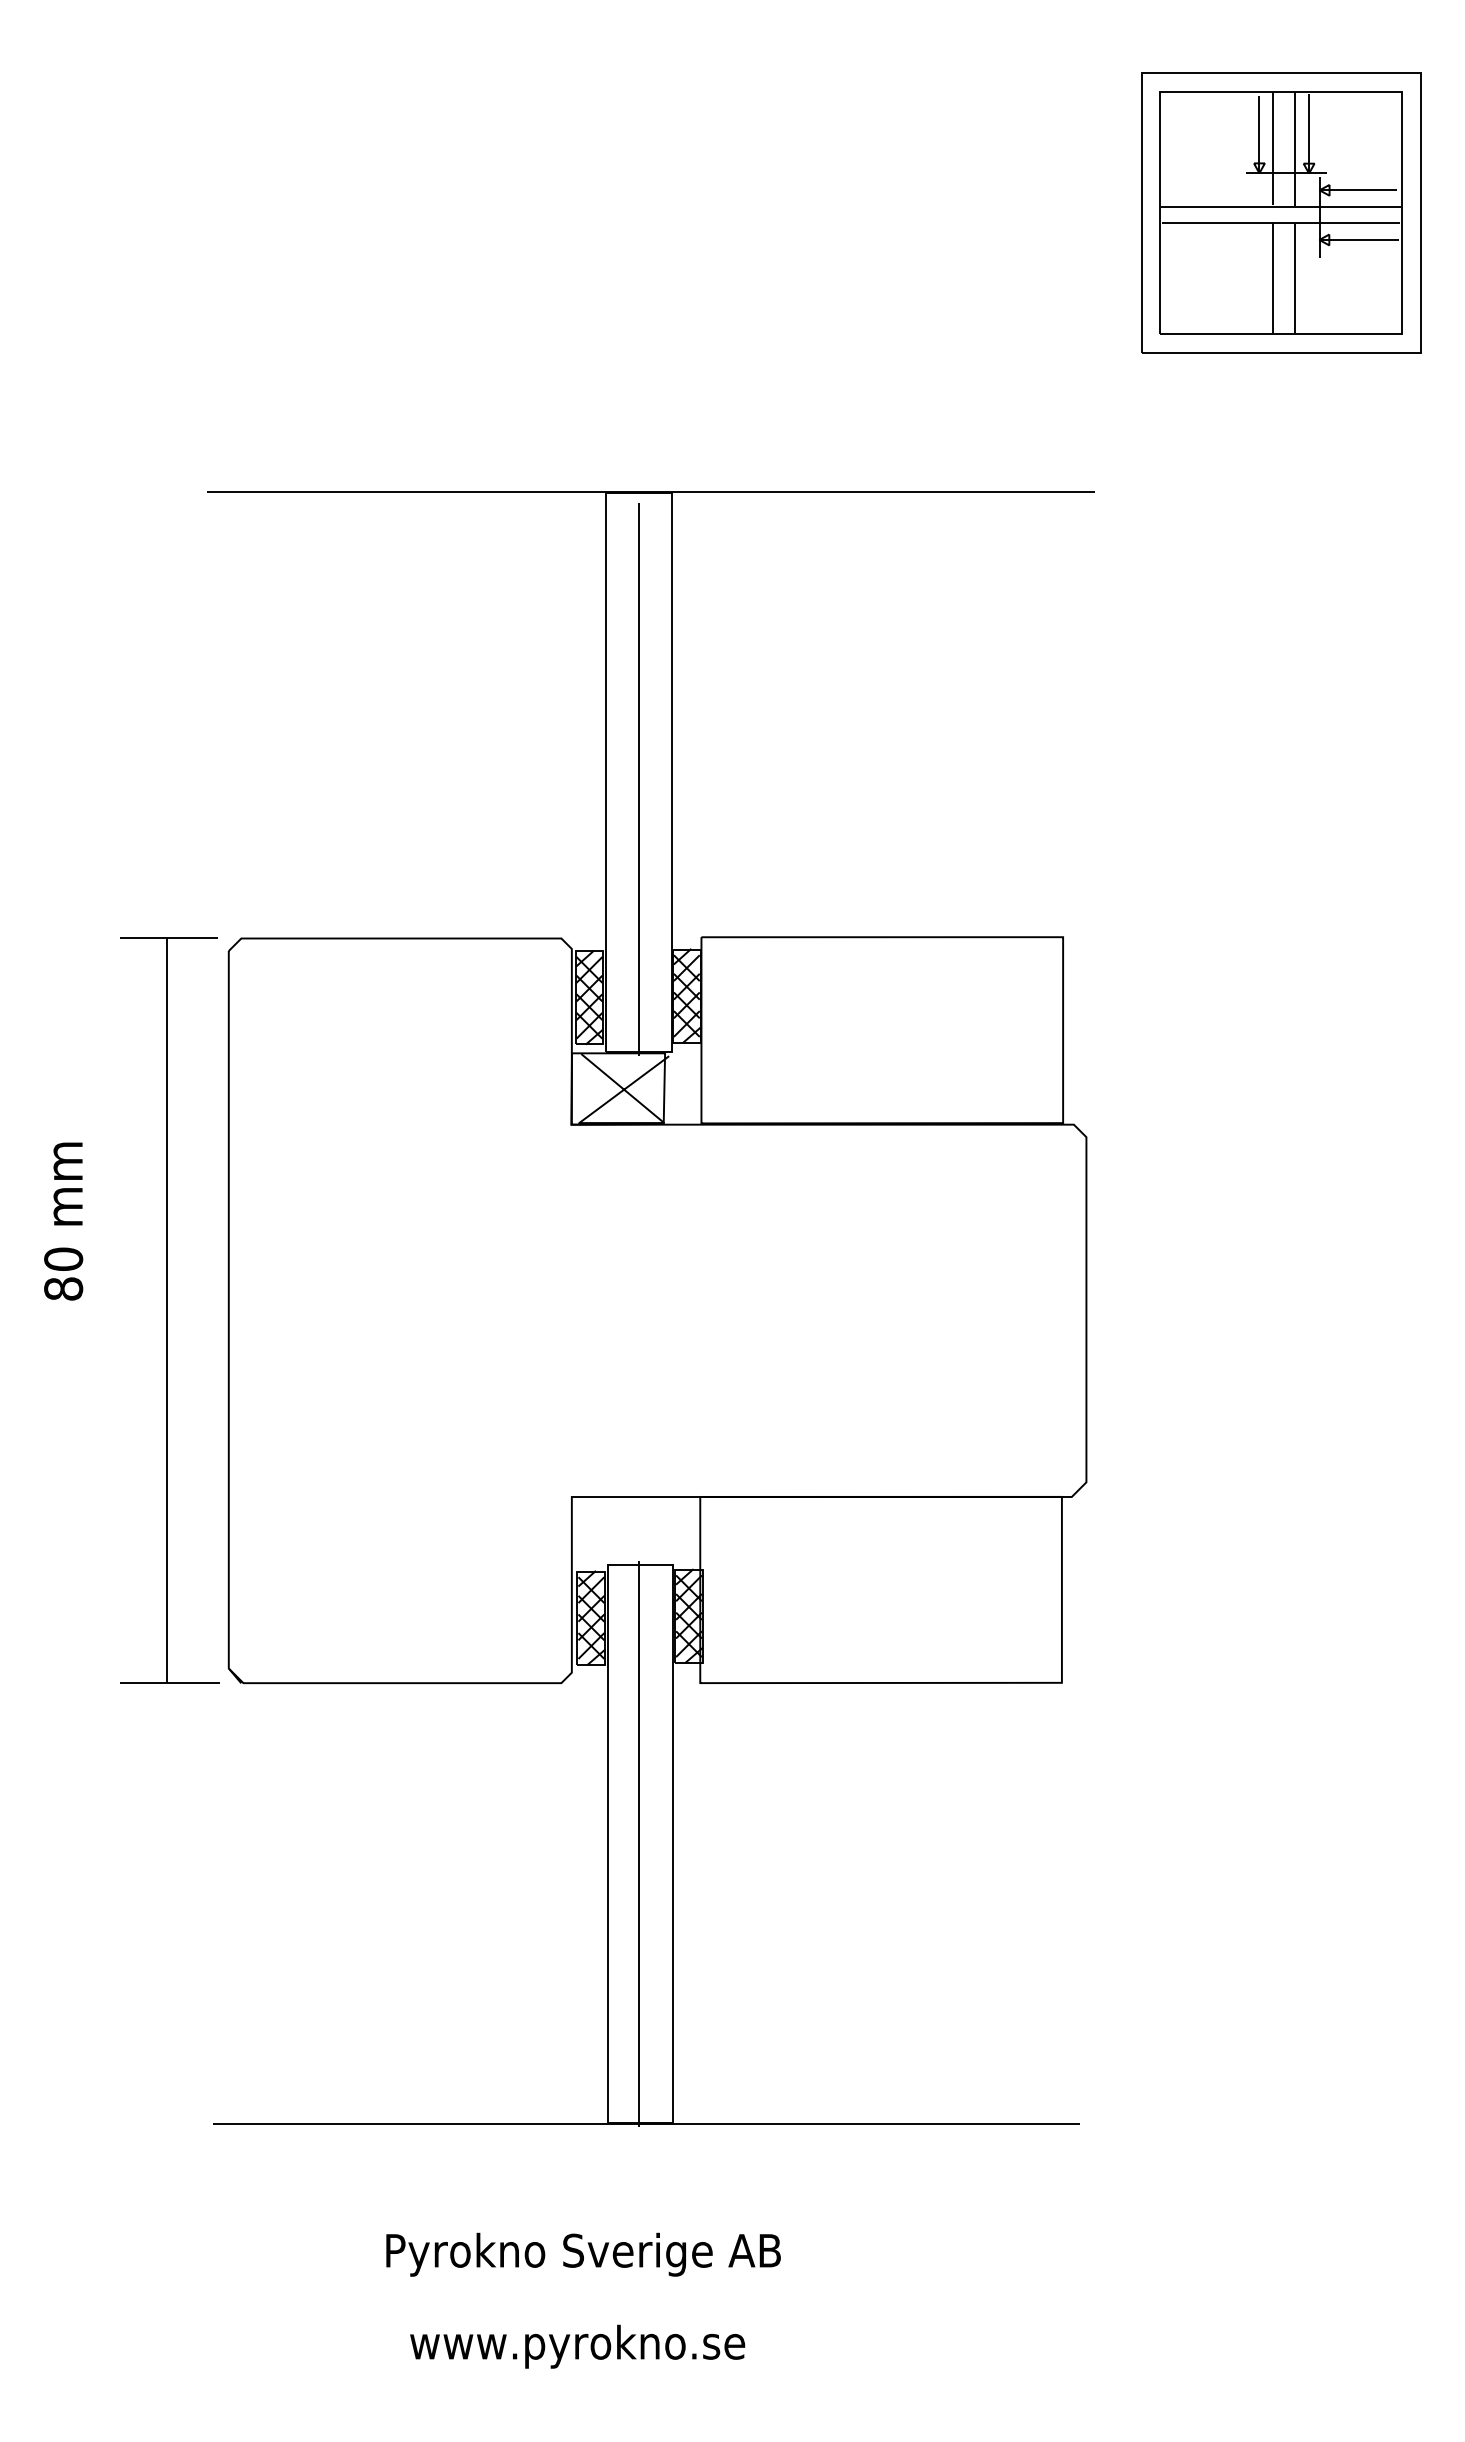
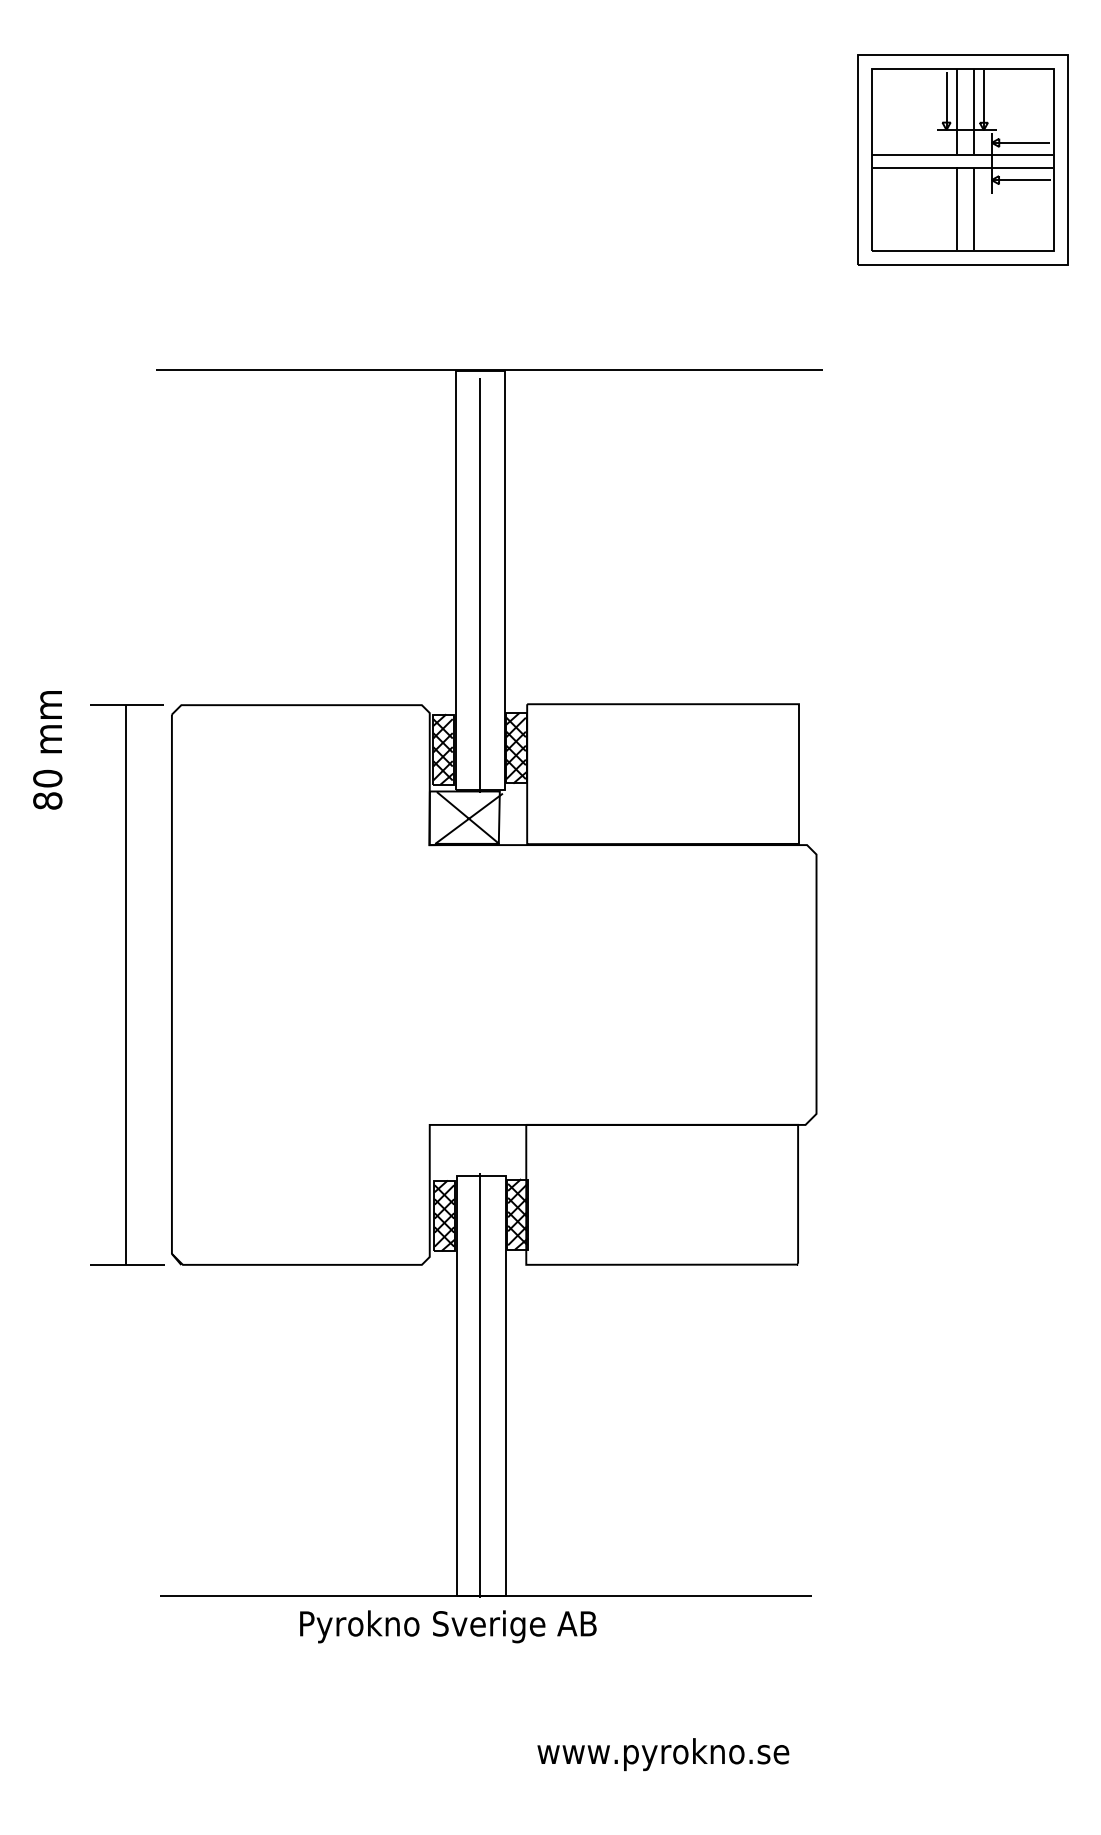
text: (63, 1221) -> (47, 750), moved
text: (583, 2254) -> (448, 1626), moved
text: (577, 2346) -> (663, 1754), moved

